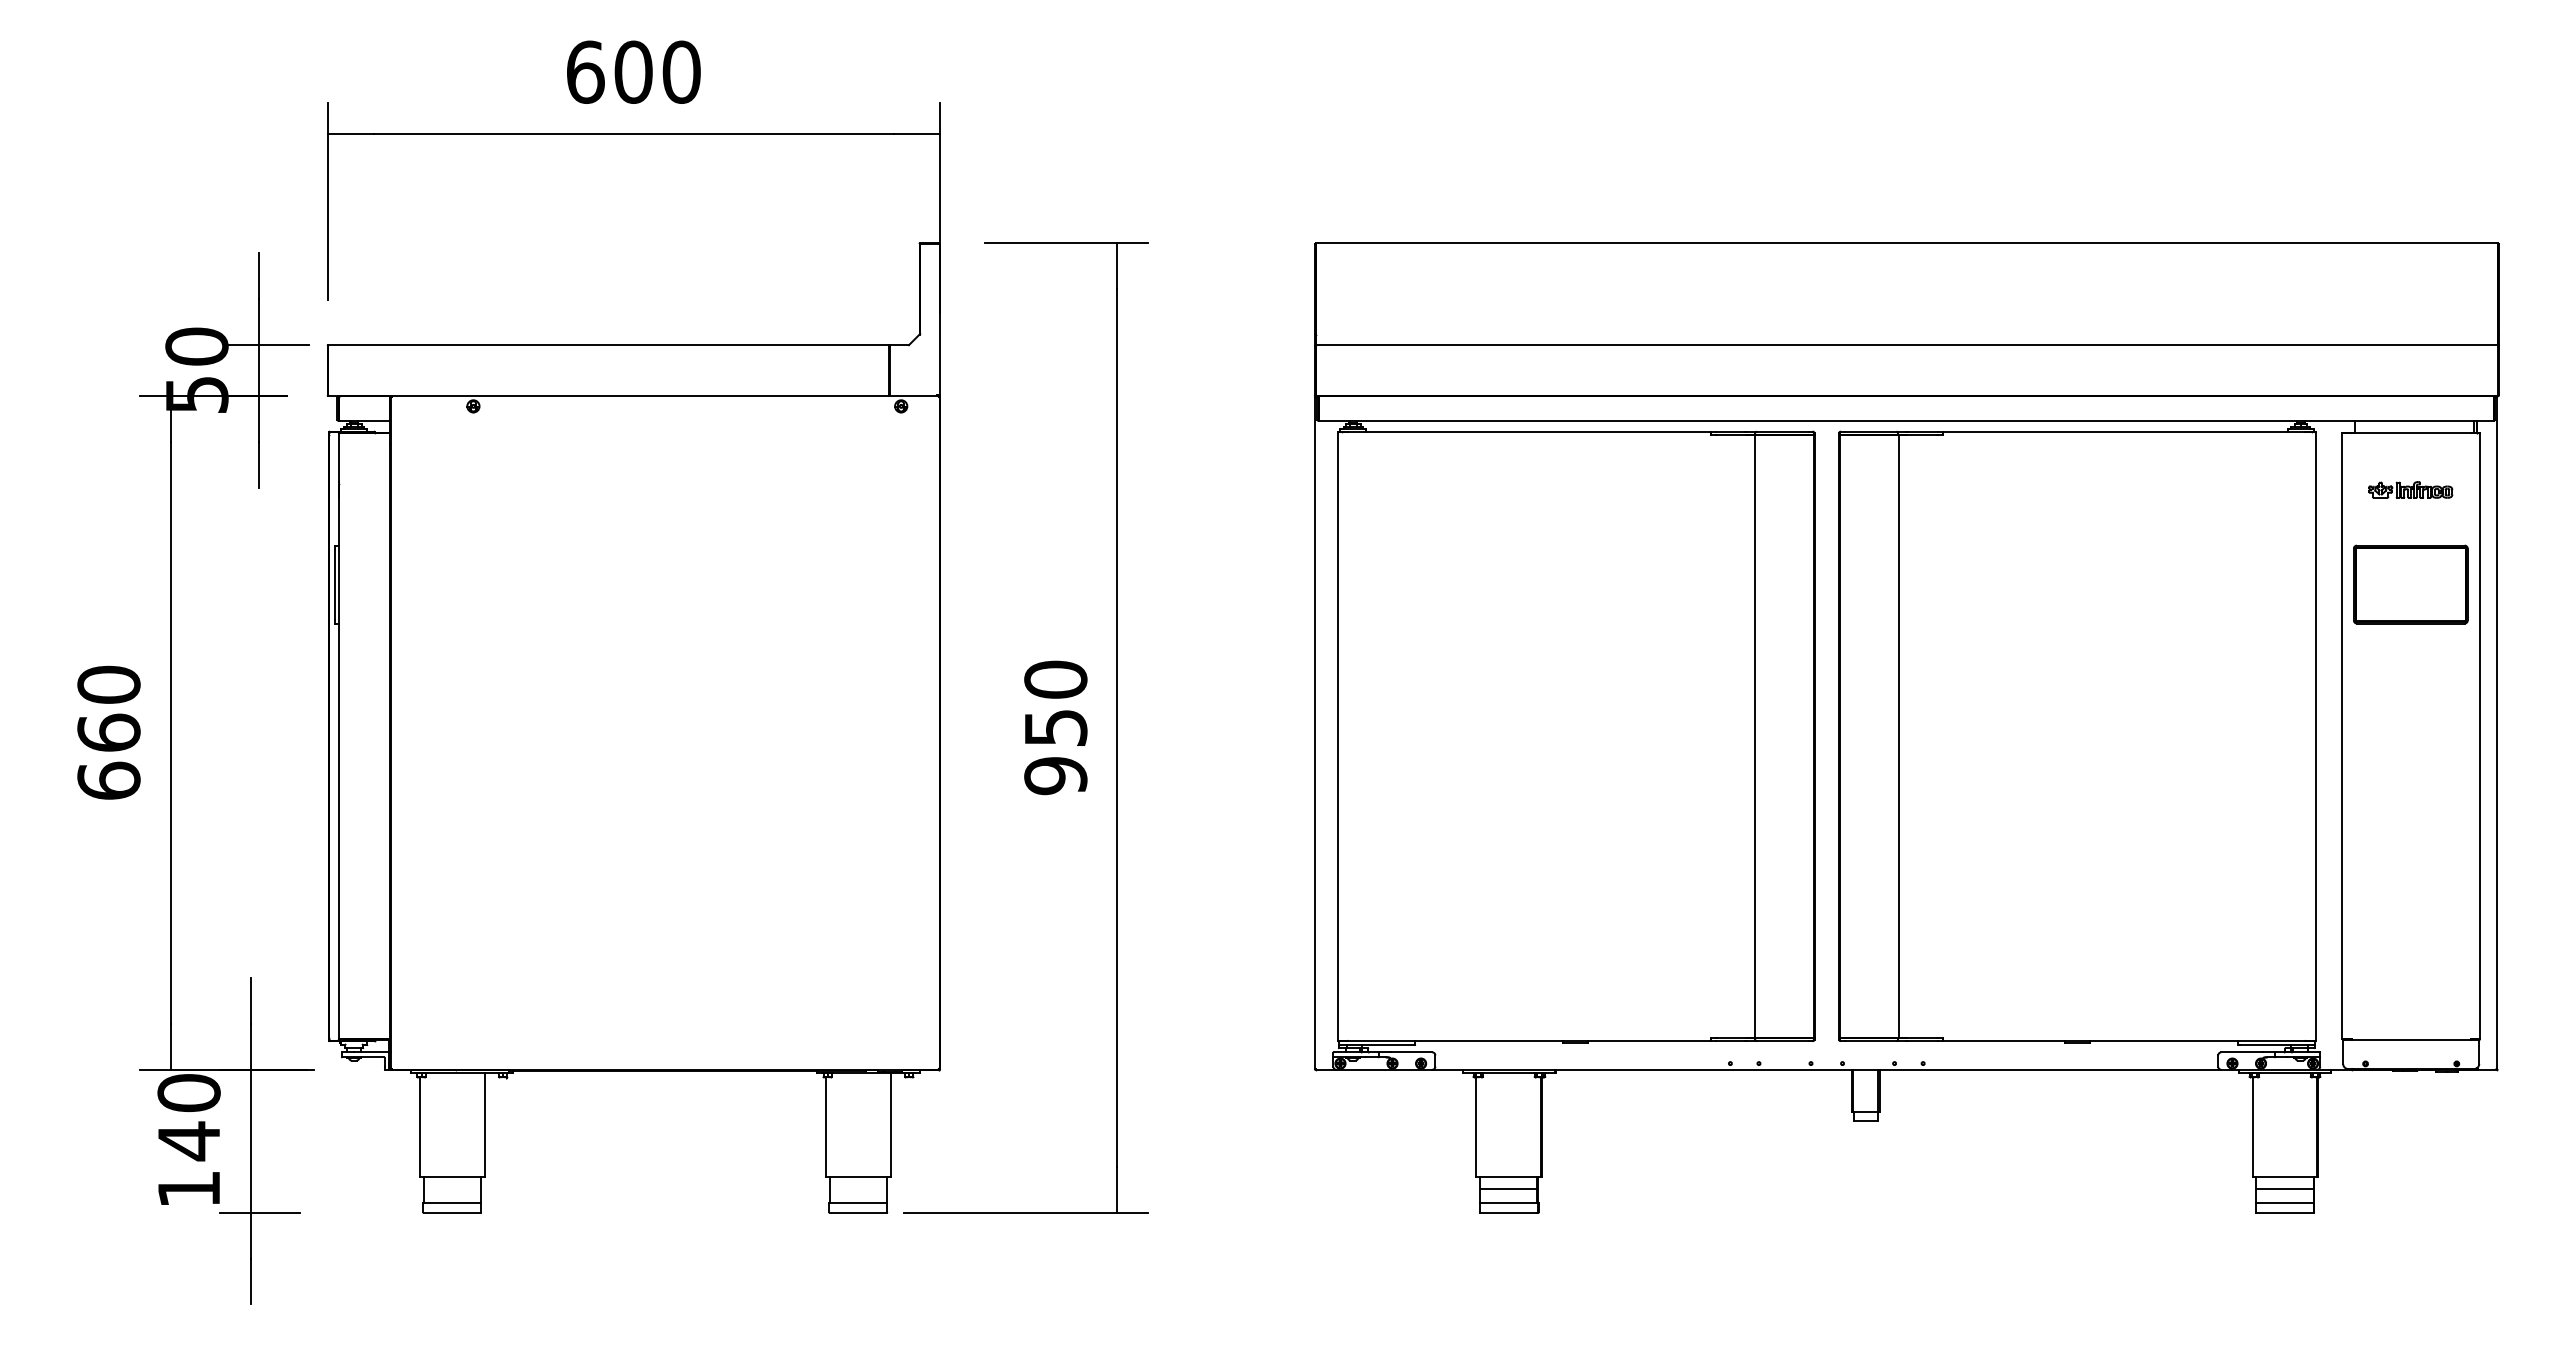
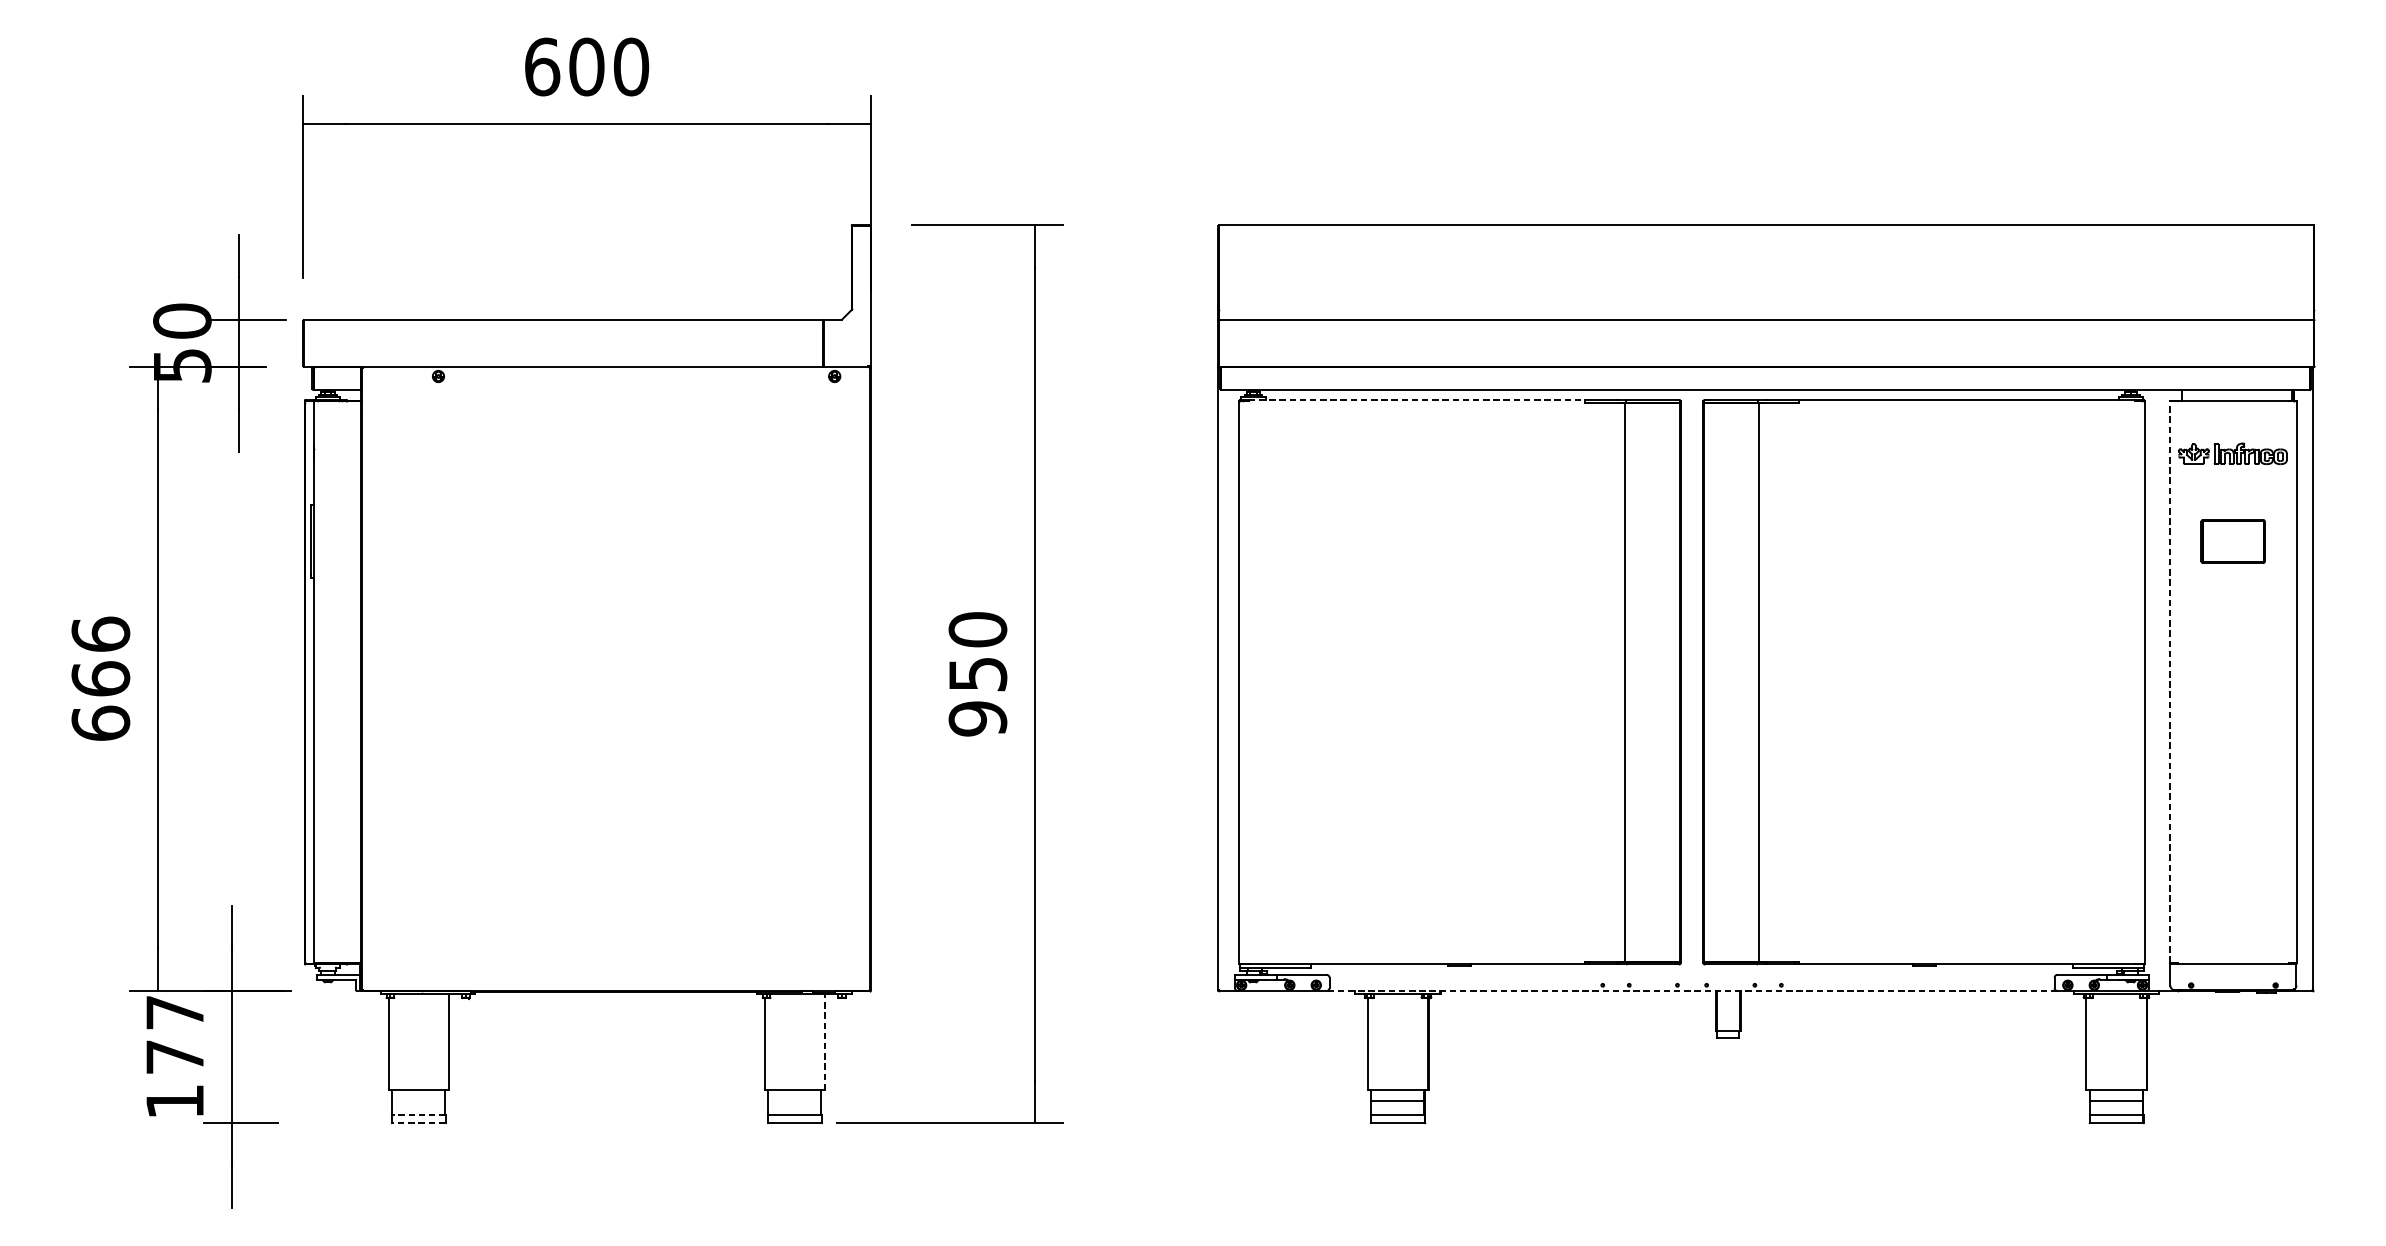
line: (1530, 431) -> (1417, 399), solid -> dashed
part: (2410, 489) -> (2232, 453), size x1.4
part: (2410, 584) -> (2232, 541), size x0.6
text: (108, 684) -> (100, 634), 660 -> 666
line: (2342, 735) -> (2169, 681), solid -> dashed
line: (1826, 1069) -> (1691, 990), solid -> dashed
text: (188, 1117) -> (174, 1035), 140 -> 177
line: (890, 1124) -> (824, 1041), solid -> dashed
line: (451, 1203) -> (418, 1114), solid -> dashed
line: (452, 1212) -> (419, 1123), solid -> dashed

